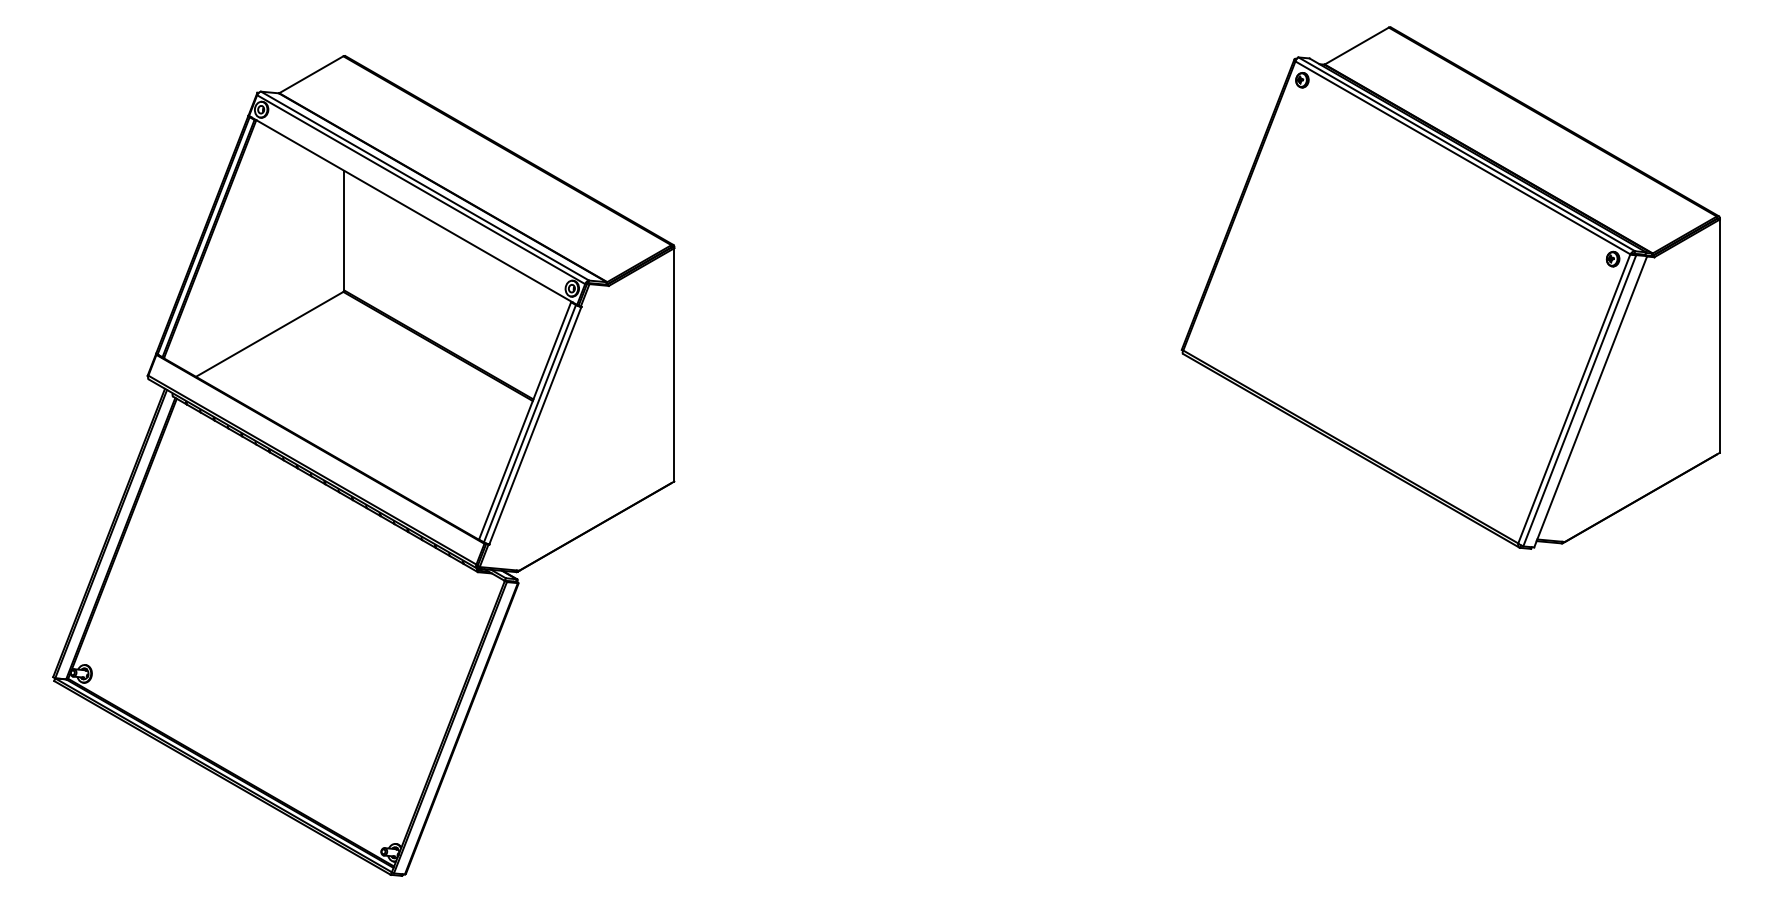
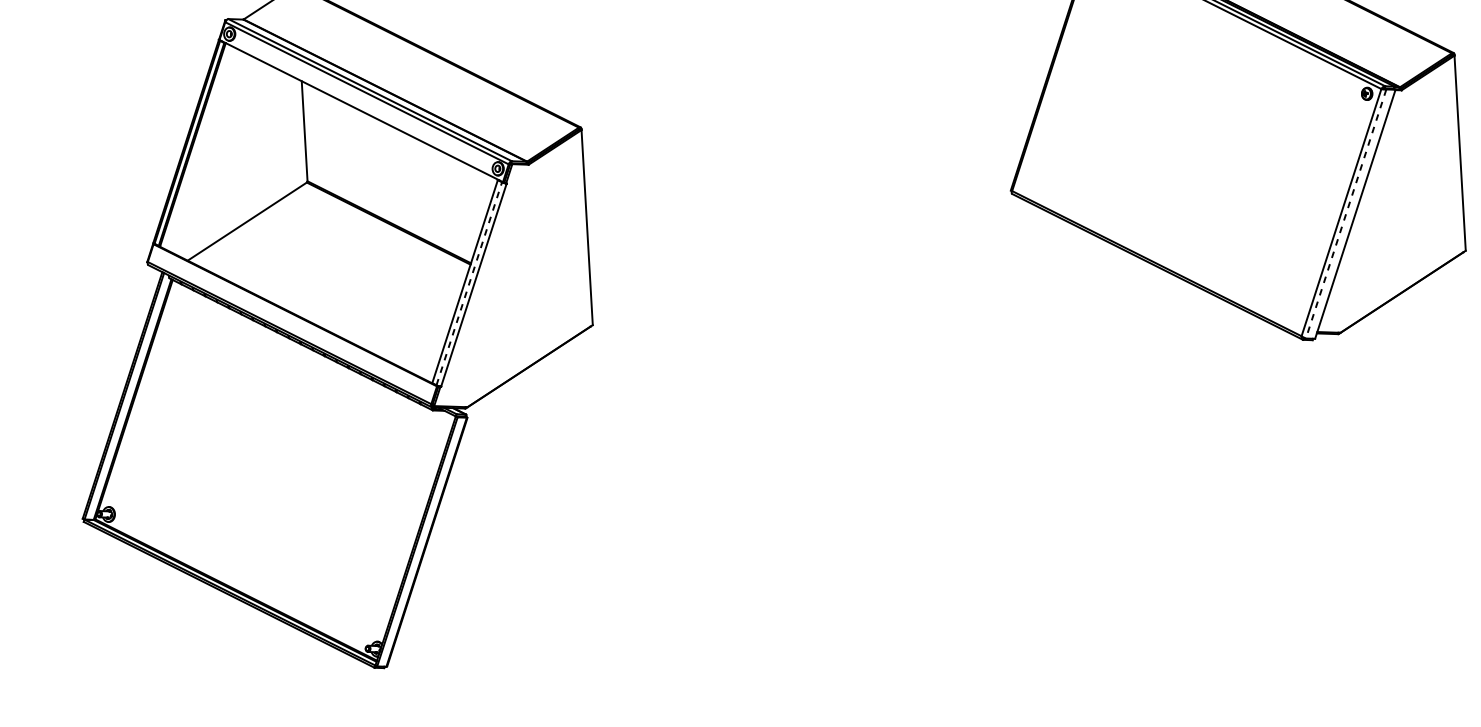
line: (1579, 401) -> (1345, 214), solid -> dashed
line: (530, 423) -> (469, 283), solid -> dashed

